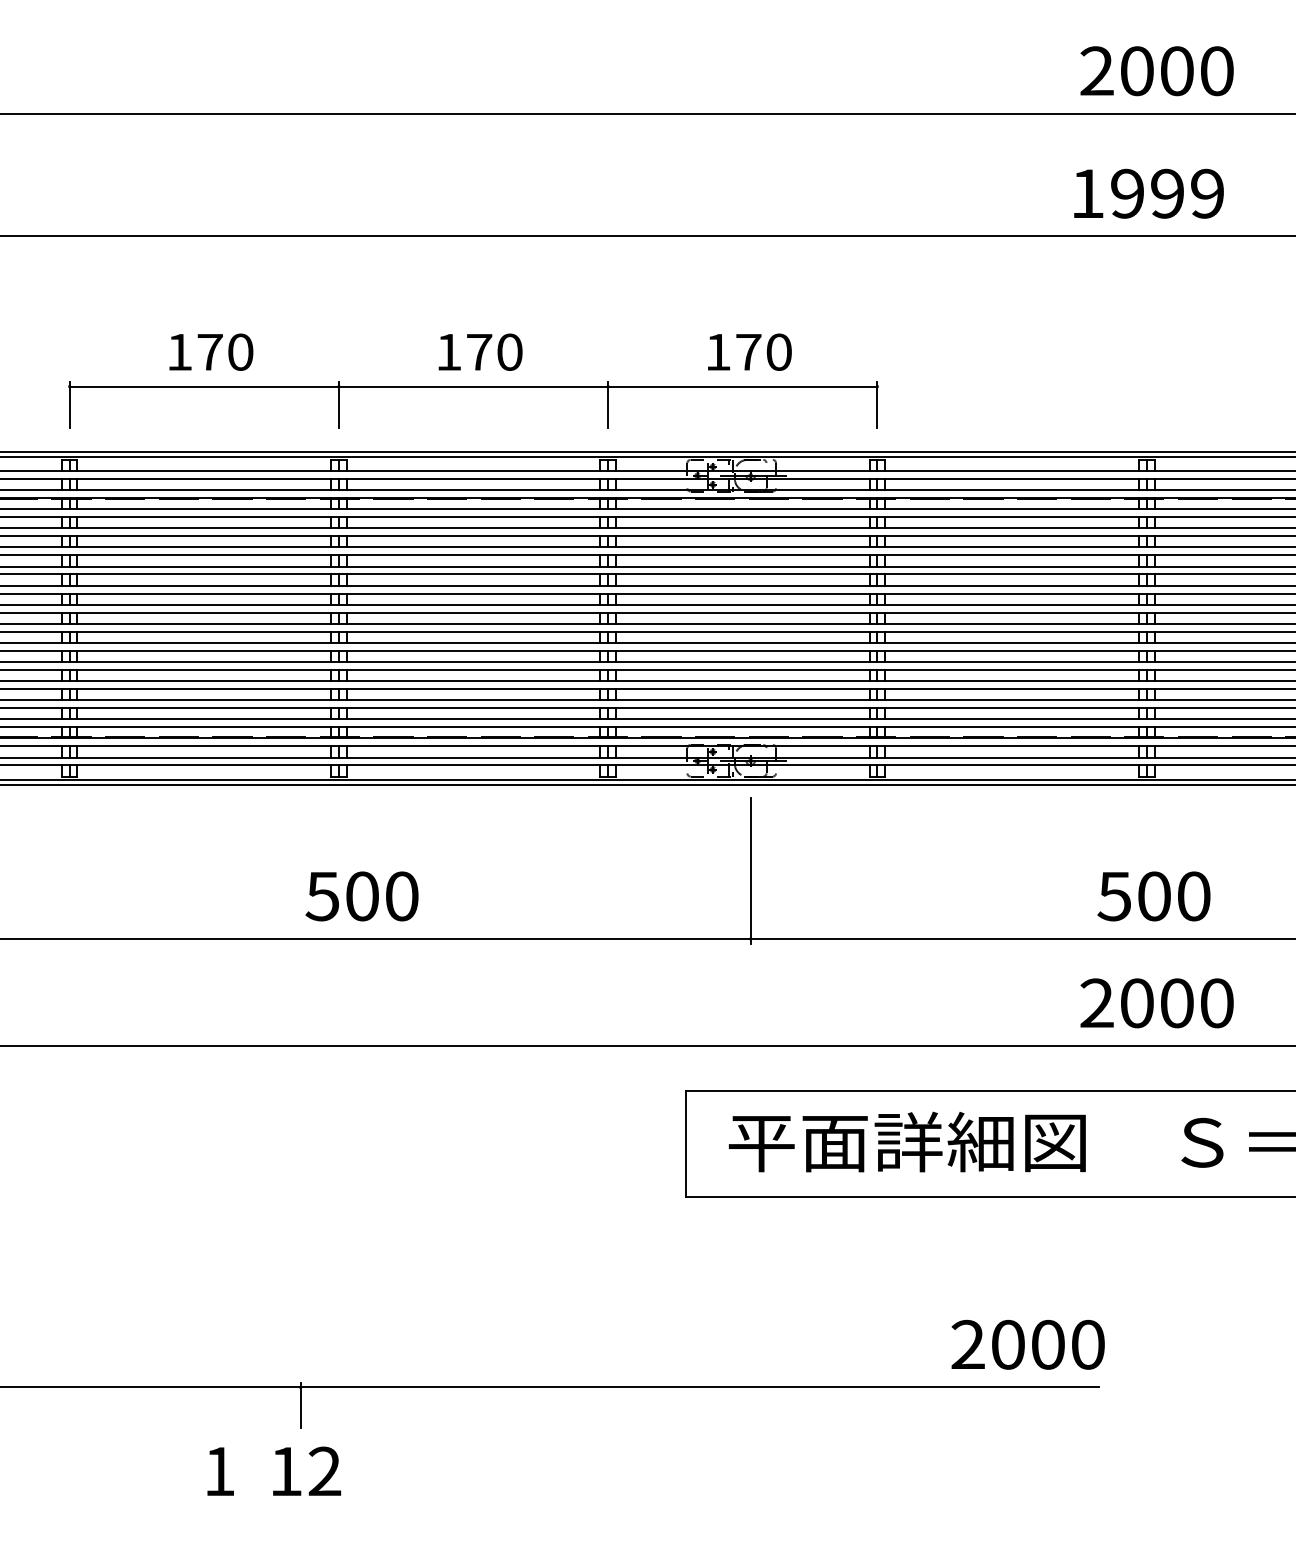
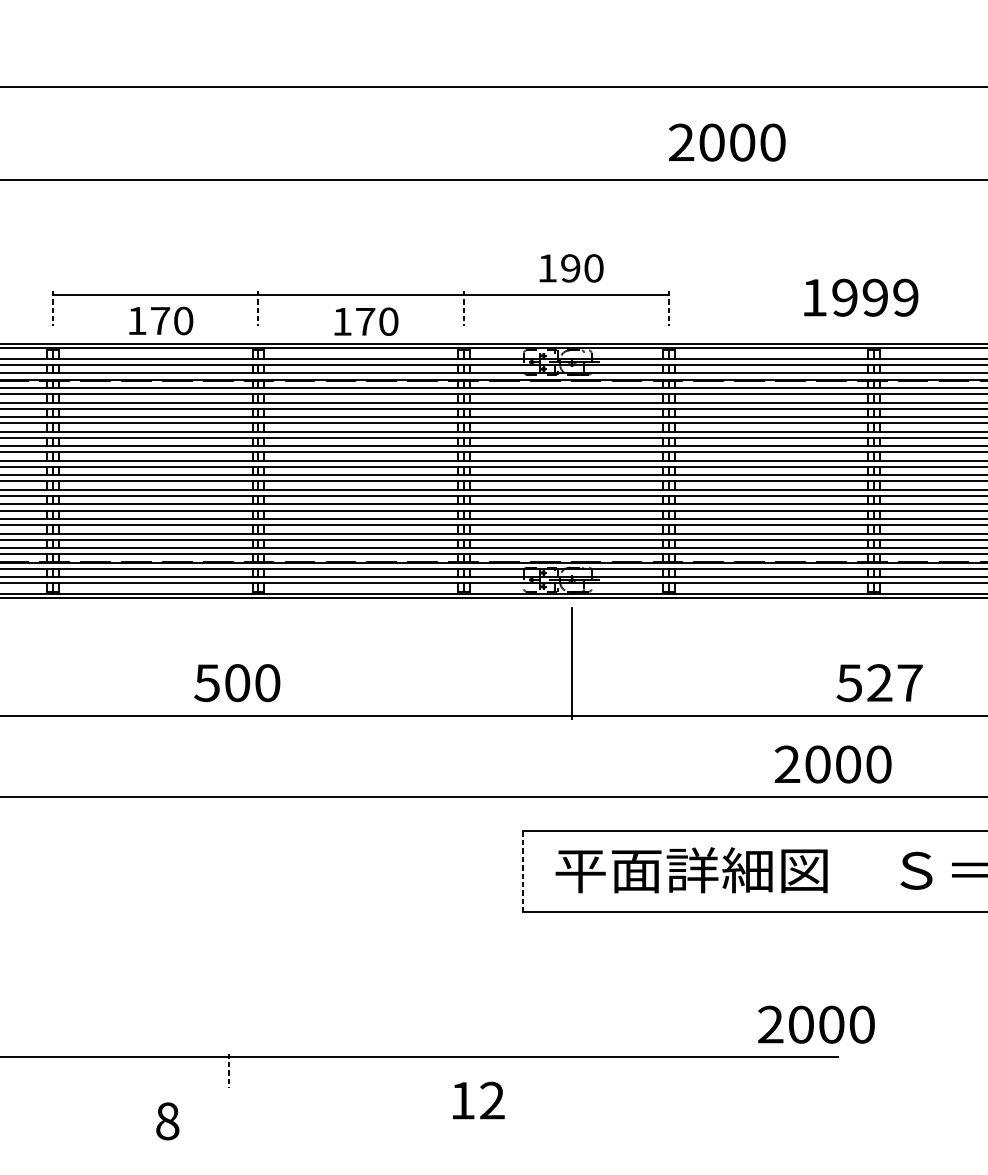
text: (1156, 71) -> (726, 142), moved
text: (1148, 193) -> (860, 297), moved
text: (211, 351) -> (161, 320), moved
text: (480, 351) -> (366, 321), moved
text: (748, 351) -> (570, 267), 170 -> 190
line: (69, 405) -> (53, 308), solid -> dashed
line: (338, 405) -> (258, 308), solid -> dashed
line: (608, 405) -> (463, 308), solid -> dashed
line: (877, 405) -> (668, 308), solid -> dashed
text: (361, 896) -> (236, 683), moved
text: (1173, 896) -> (894, 683), 500 -> 527
text: (1156, 1003) -> (832, 764), moved
line: (686, 1143) -> (523, 871), solid -> dashed
text: (1027, 1344) -> (815, 1024), moved
line: (300, 1405) -> (229, 1070), solid -> dashed
text: (307, 1470) -> (479, 1099), moved
text: (219, 1471) -> (167, 1121), 1 -> 8

